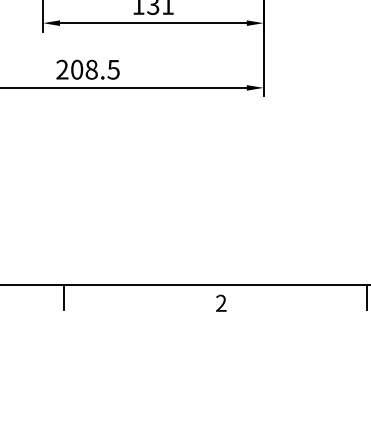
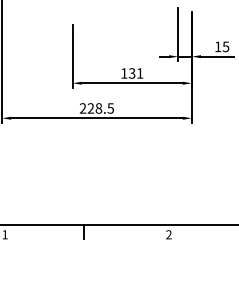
text: (76, 69) -> (90, 108), 208.5 -> 228.5

